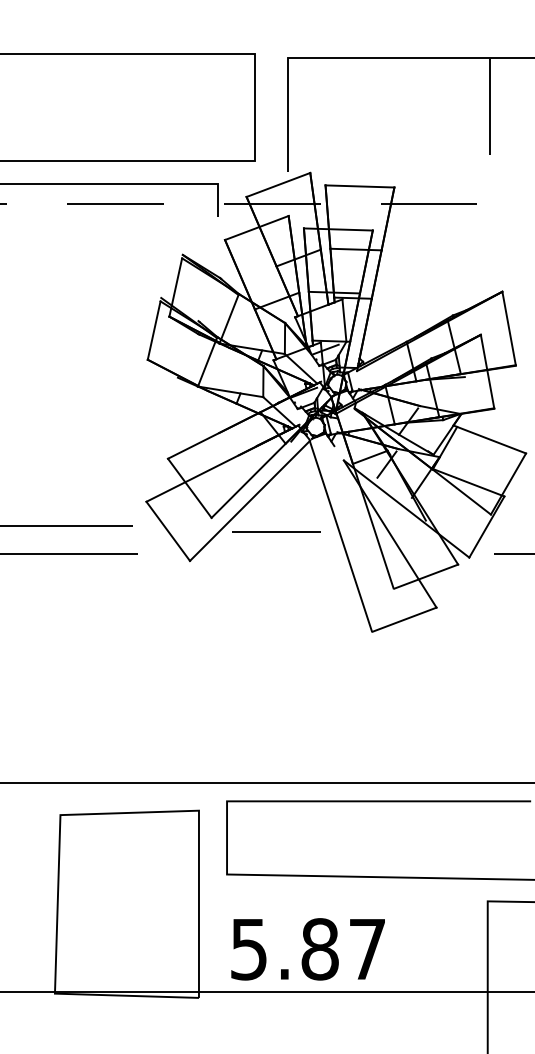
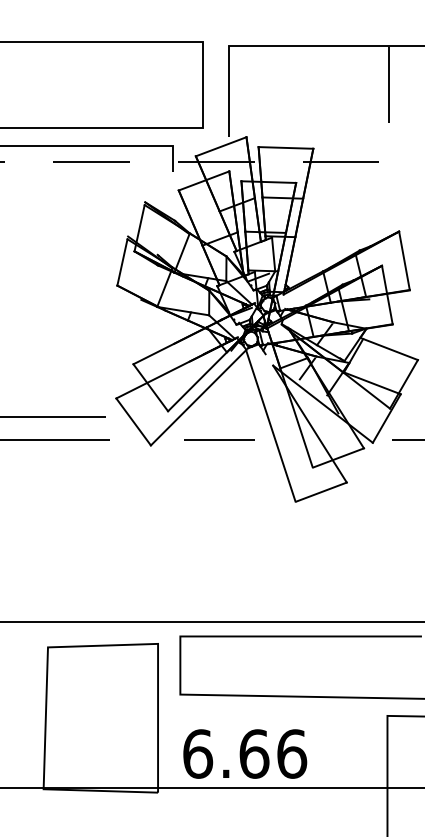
line: (276, 531) -> (219, 439), moved
text: (308, 949) -> (245, 754), 5.87 -> 6.66

